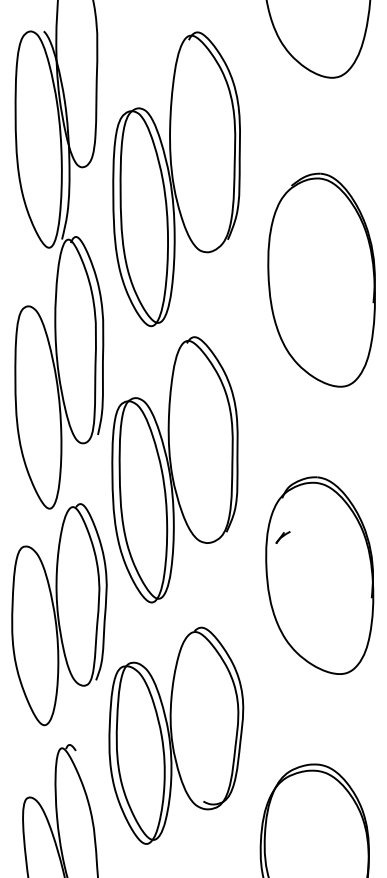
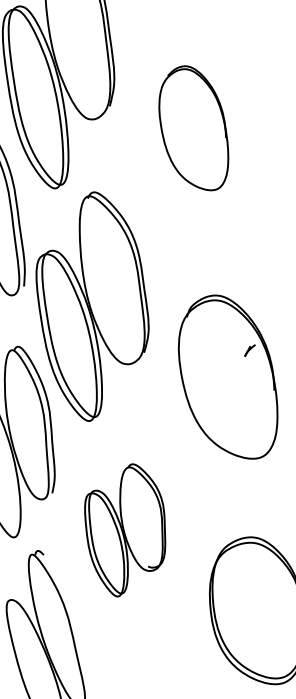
part: (321, 279) -> (193, 128), size x0.7
part: (282, 537) -> (249, 350), moved
part: (176, 735) -> (126, 530), size x0.7

